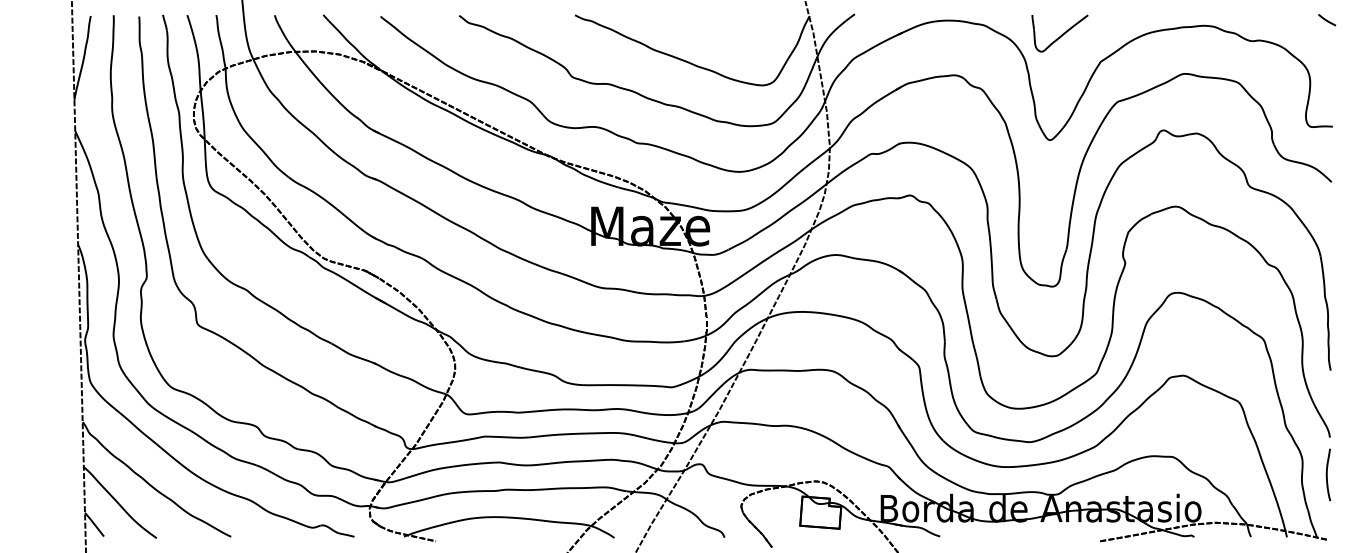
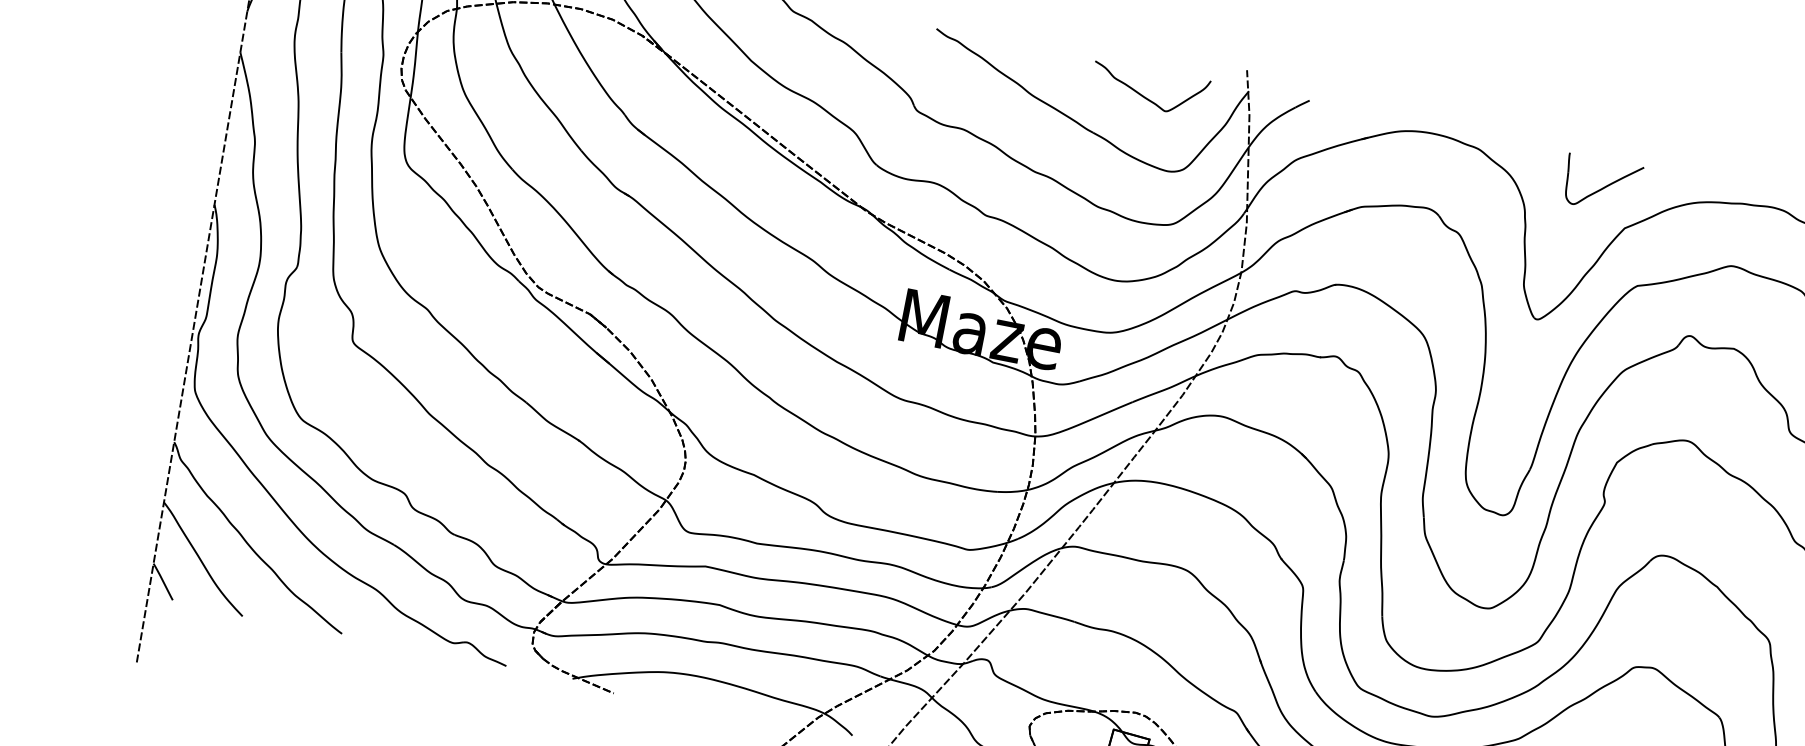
part: (1059, 33) -> (1601, 184), moved
curve: (736, 34) -> (1146, 96), added

